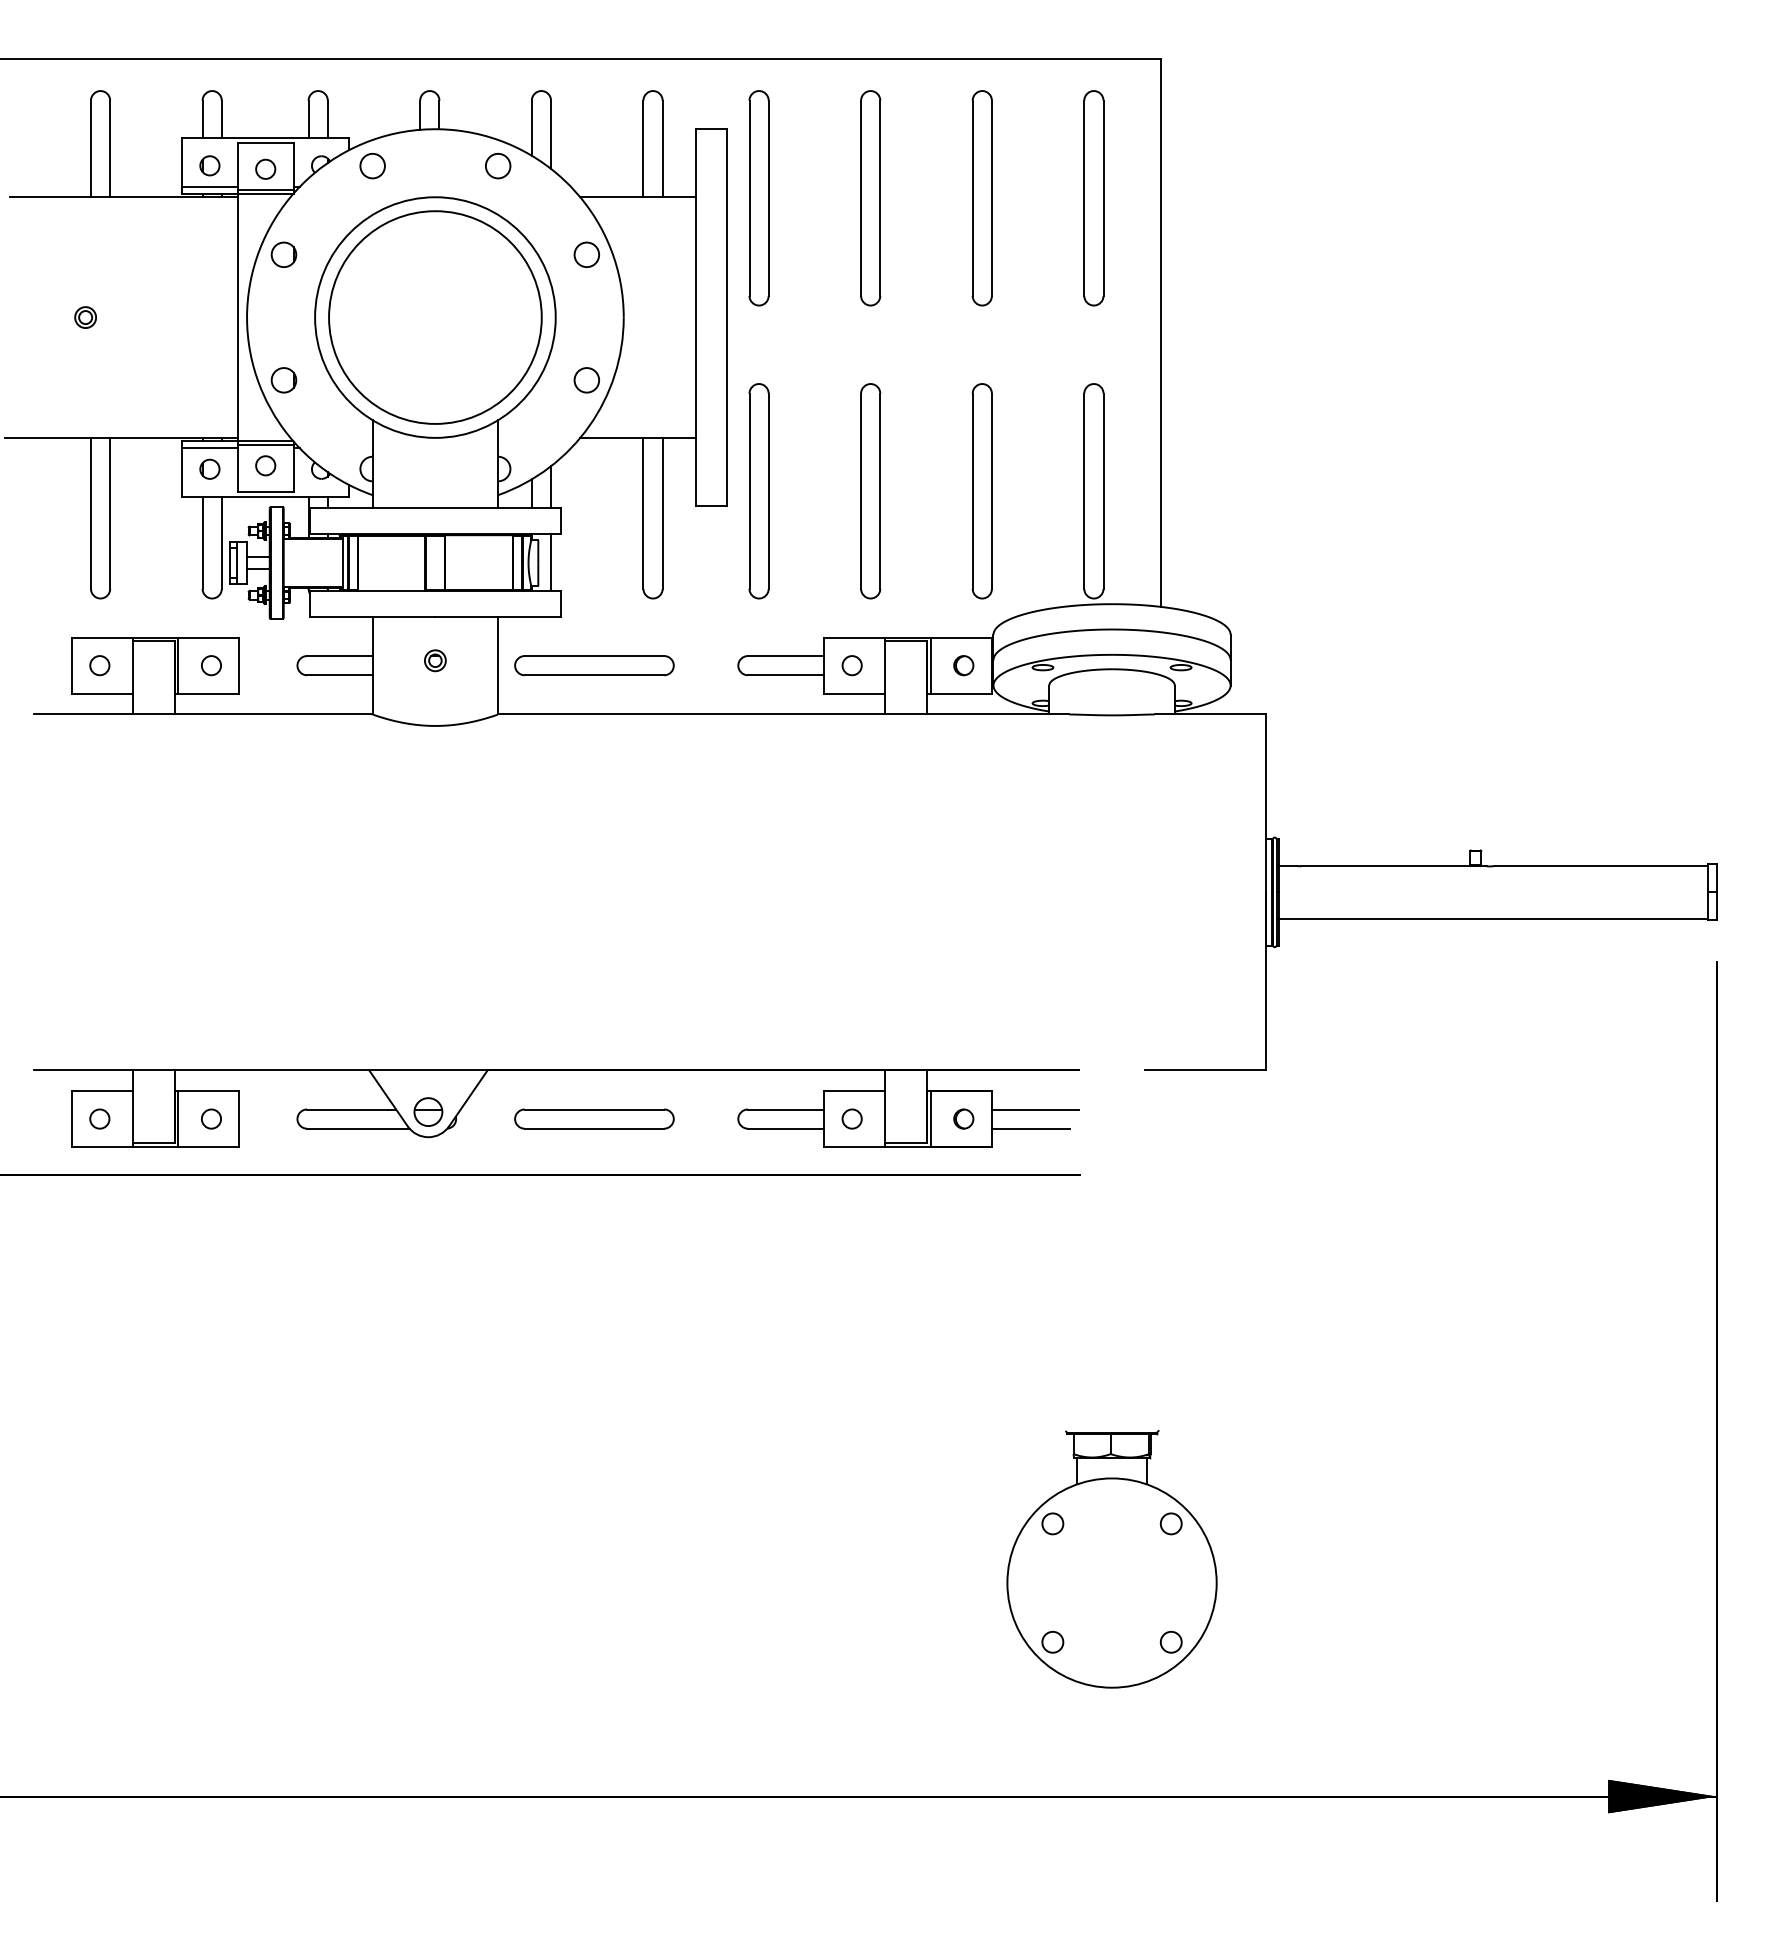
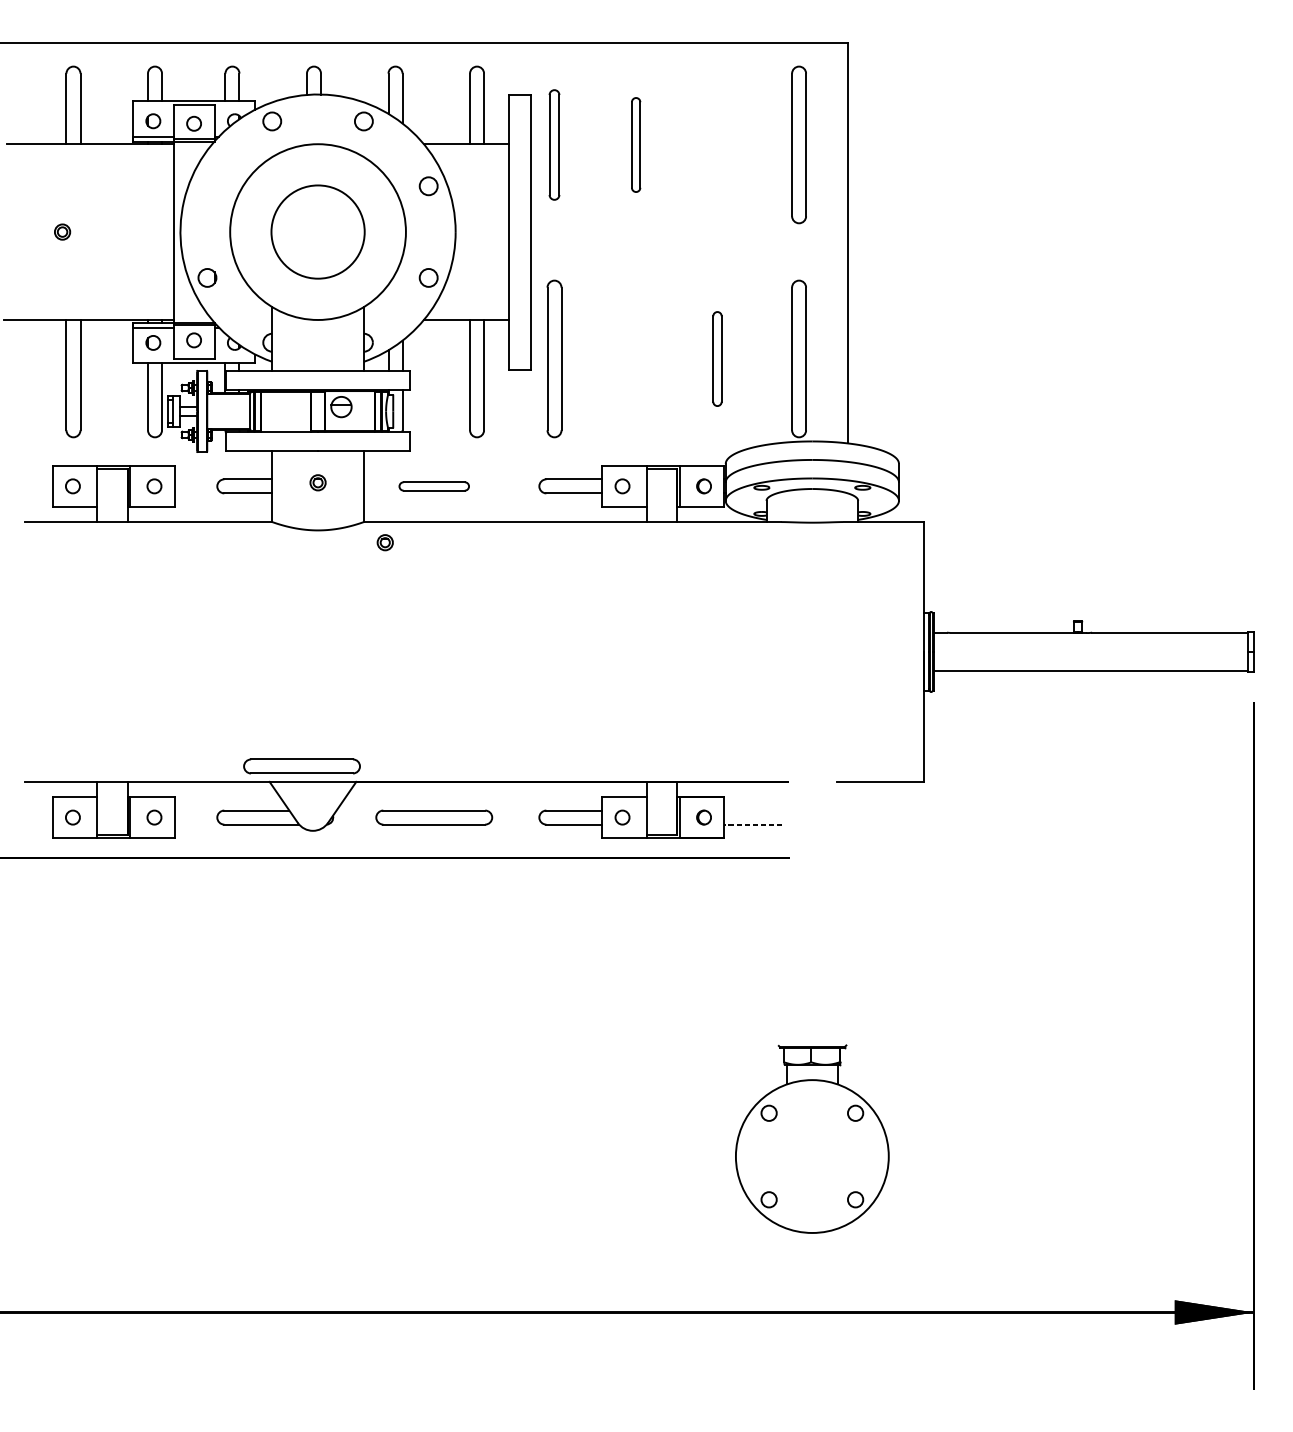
part: (758, 198) -> (554, 145), size x0.7
part: (870, 198) -> (635, 145), size x0.6
part: (981, 198) -> (716, 145), removed
part: (283, 254) -> (207, 186), removed
circle: (435, 317) -> (318, 232), size x0.6
part: (870, 491) -> (635, 359), removed
part: (981, 491) -> (716, 359), size x0.6
part: (594, 665) -> (434, 486), size x0.6
part: (527, 742) -> (385, 542), added
part: (413, 1048) -> (302, 766), added
line: (1034, 1109) -> (755, 810), removed
part: (428, 1111) -> (341, 406), moved
line: (1030, 1128) -> (752, 824), solid -> dashed

